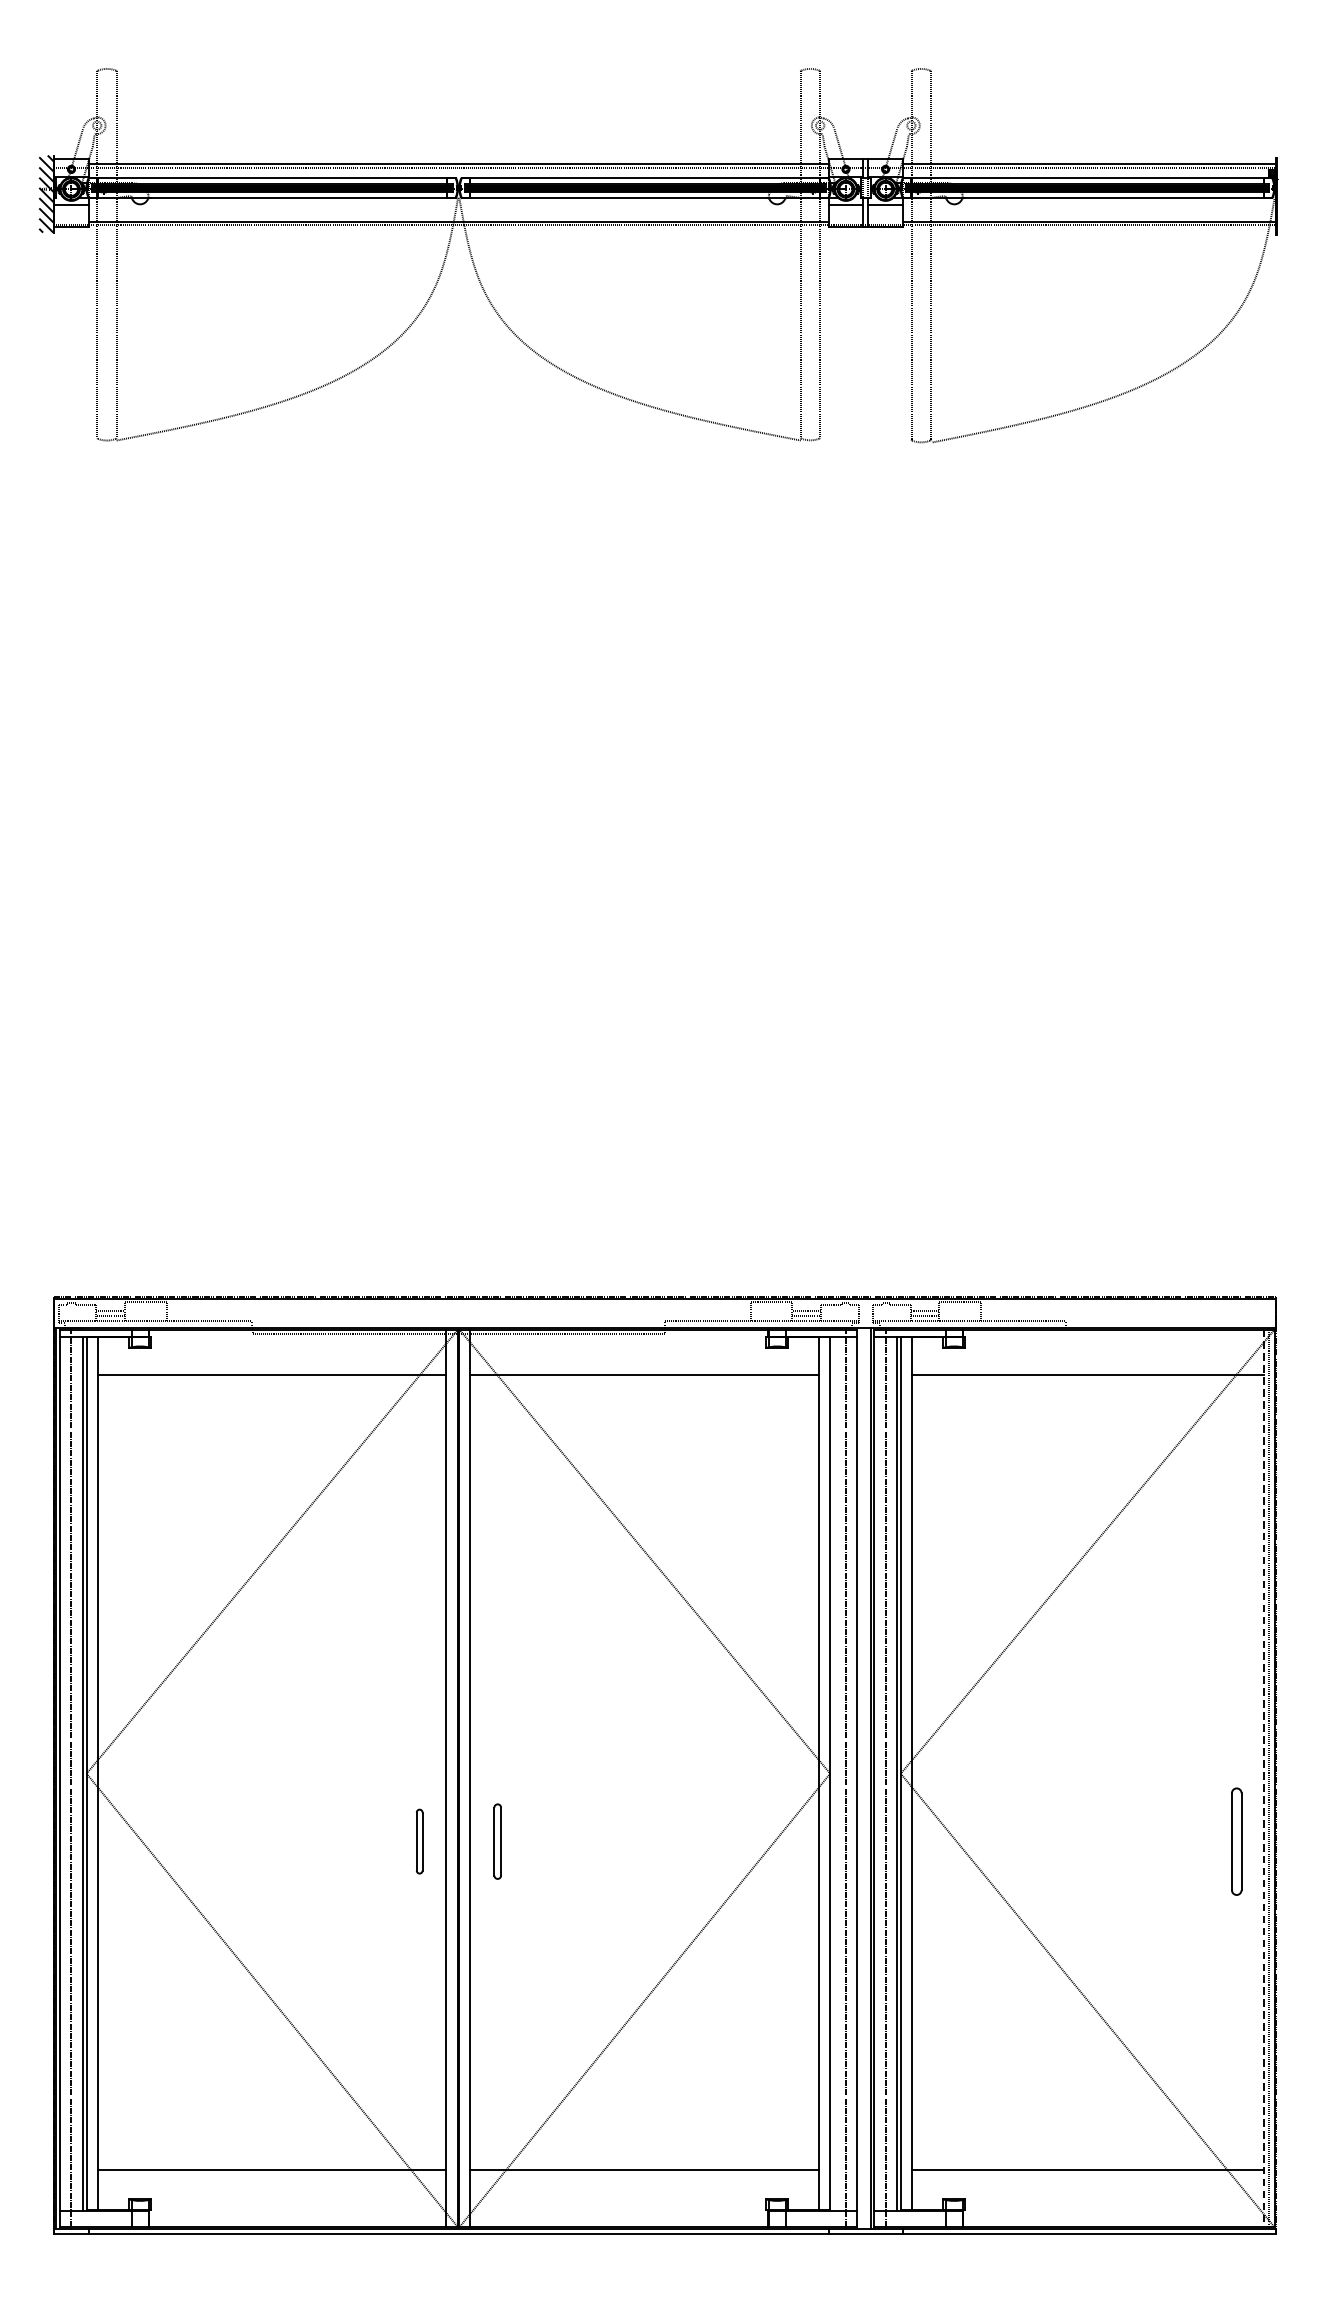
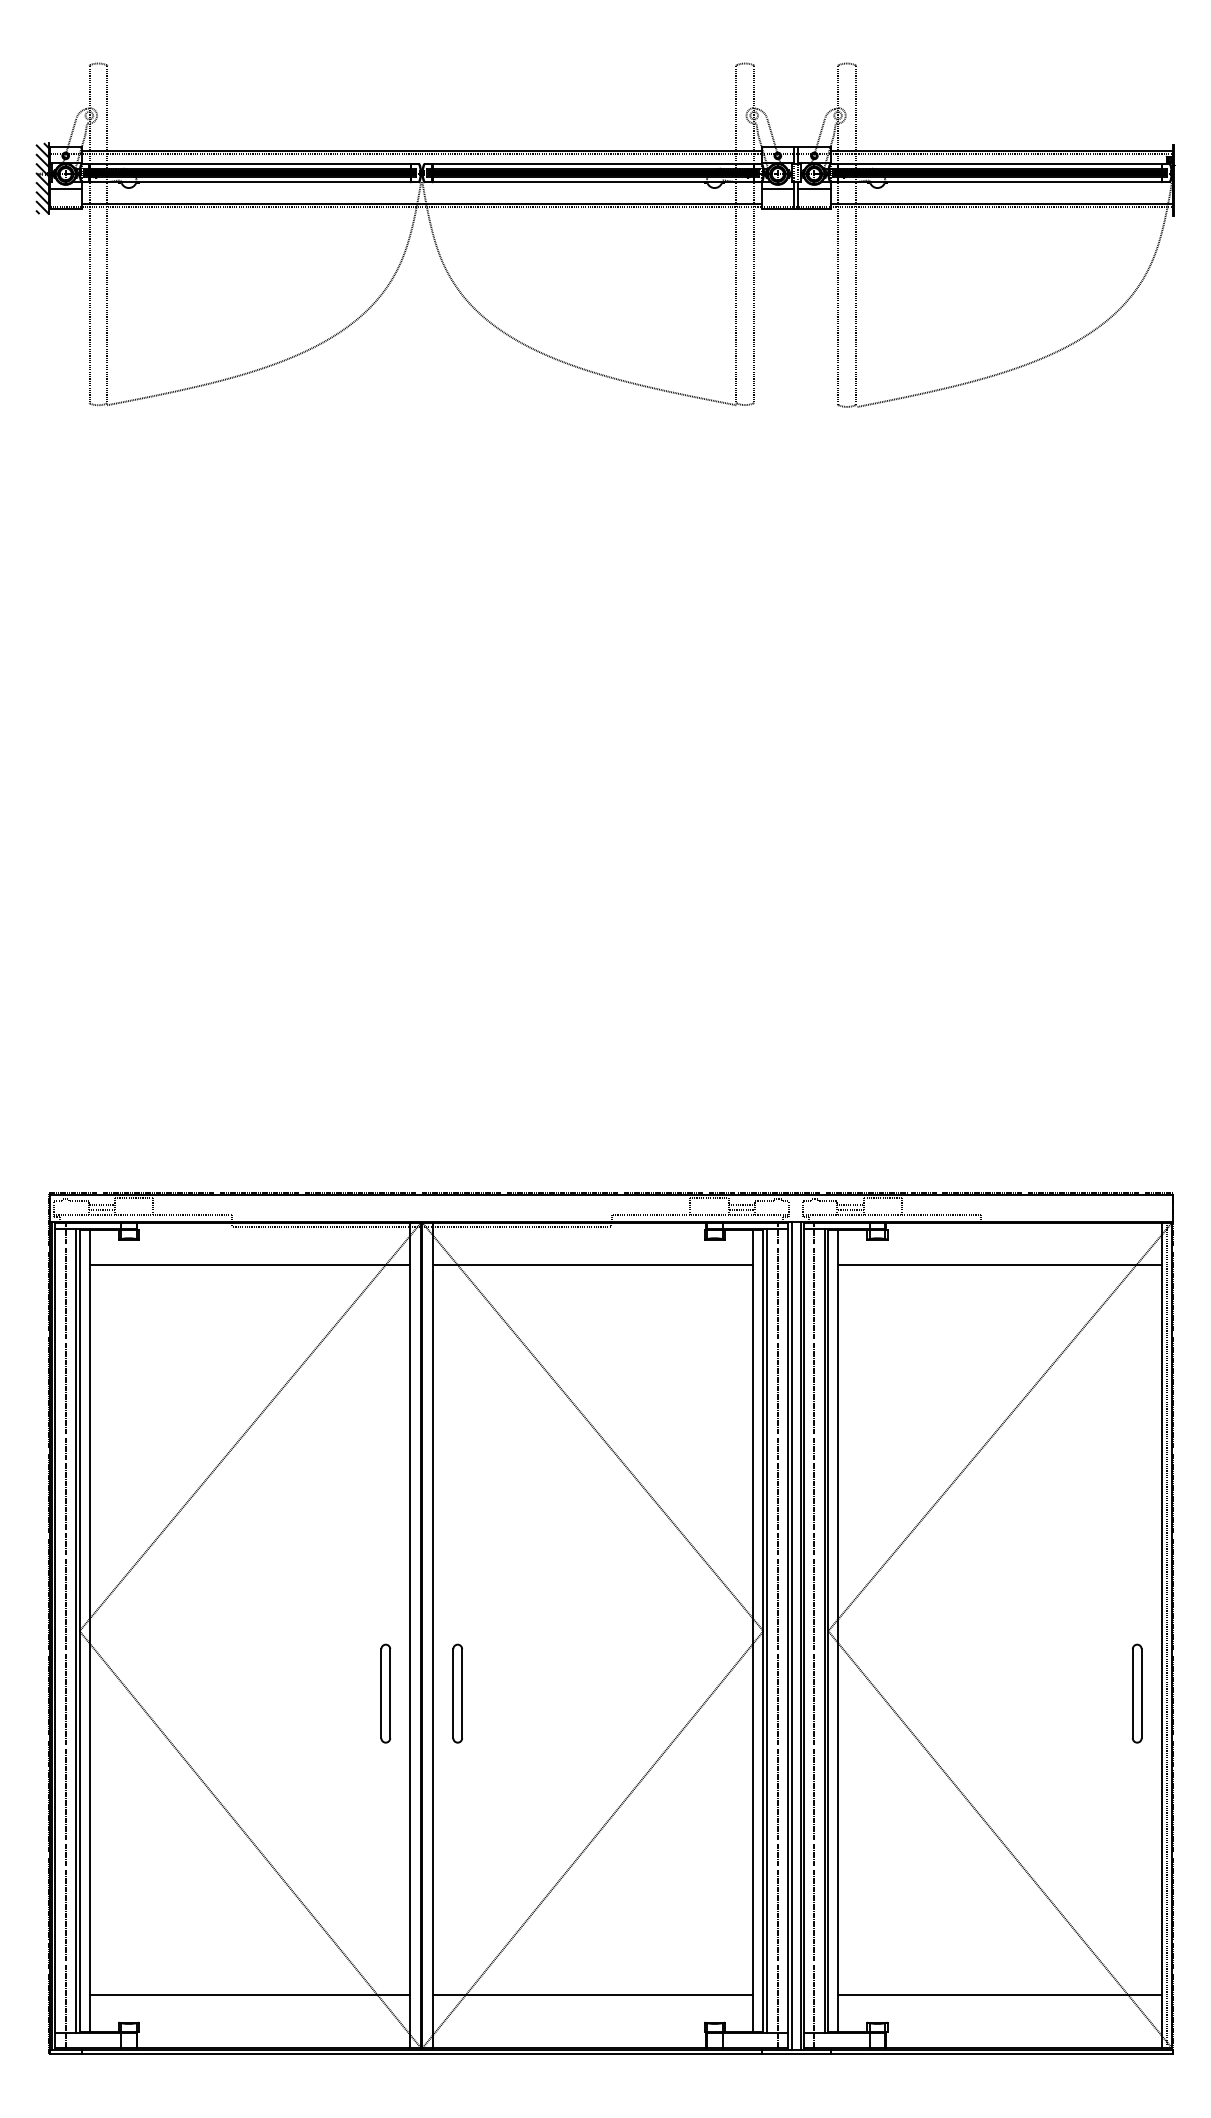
line: (833, 1773) -> (766, 1630), added
line: (860, 1778) -> (791, 1635), added
line: (1263, 1778) -> (1161, 1635), dashed -> solid
part: (419, 1841) -> (385, 1693), size x1.67
part: (497, 1841) -> (457, 1693), size x1.43

